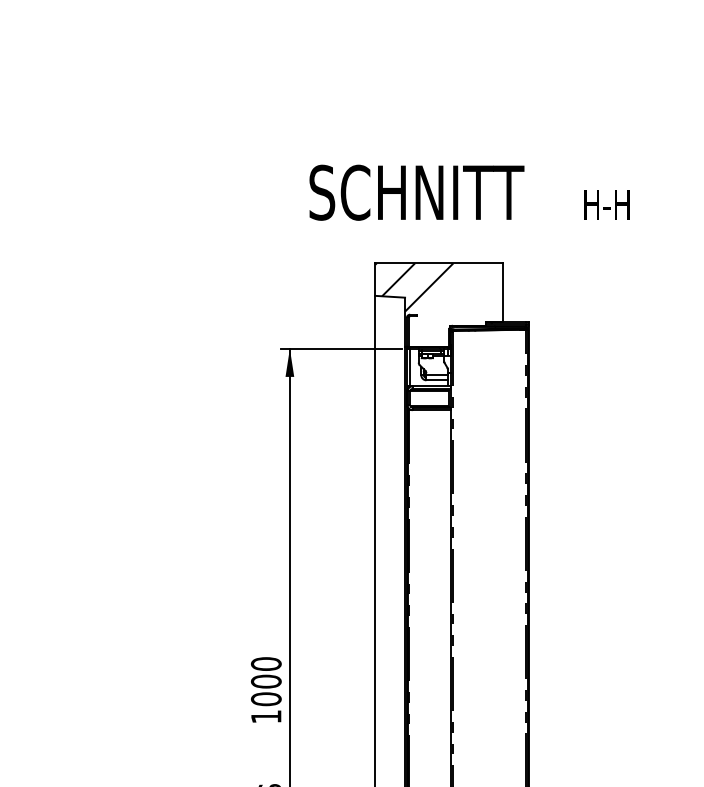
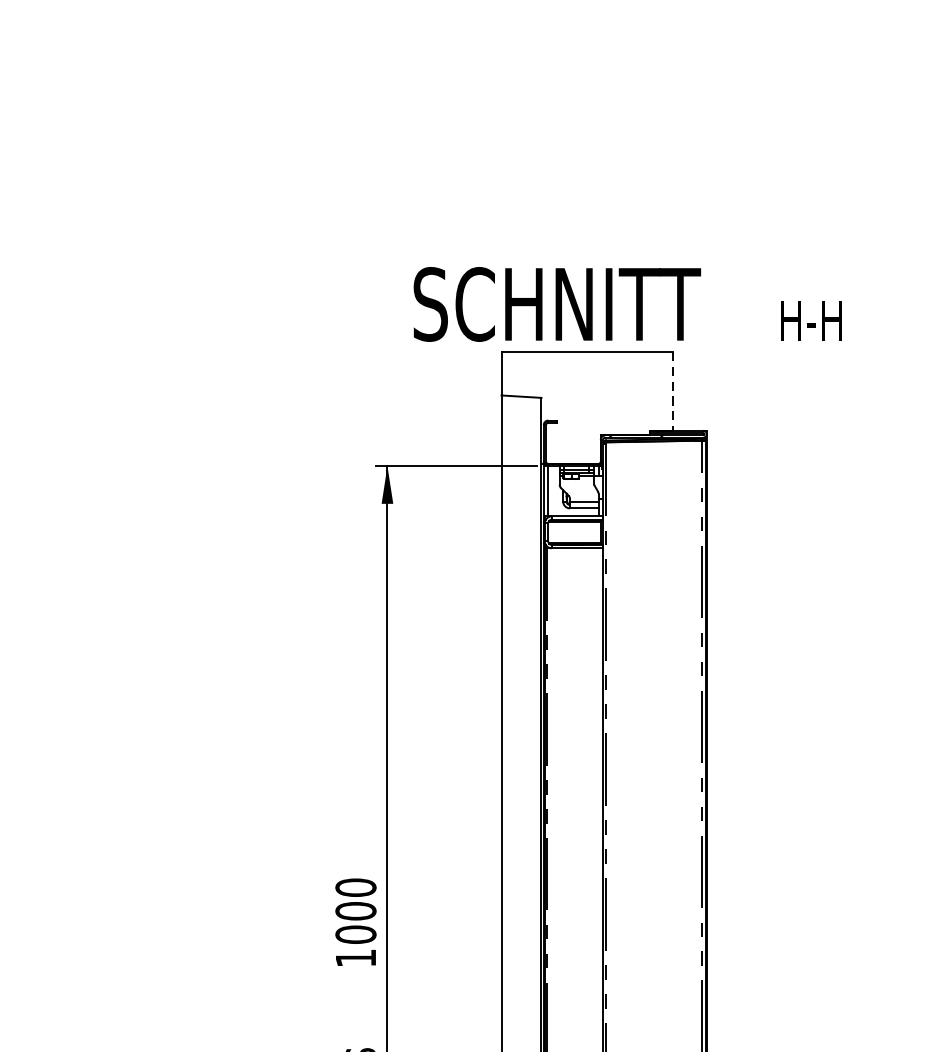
text: (469, 192) -> (627, 304), moved
hatch: (414, 287) -> (554, 384), removed
line: (503, 293) -> (673, 392), solid -> dashed

